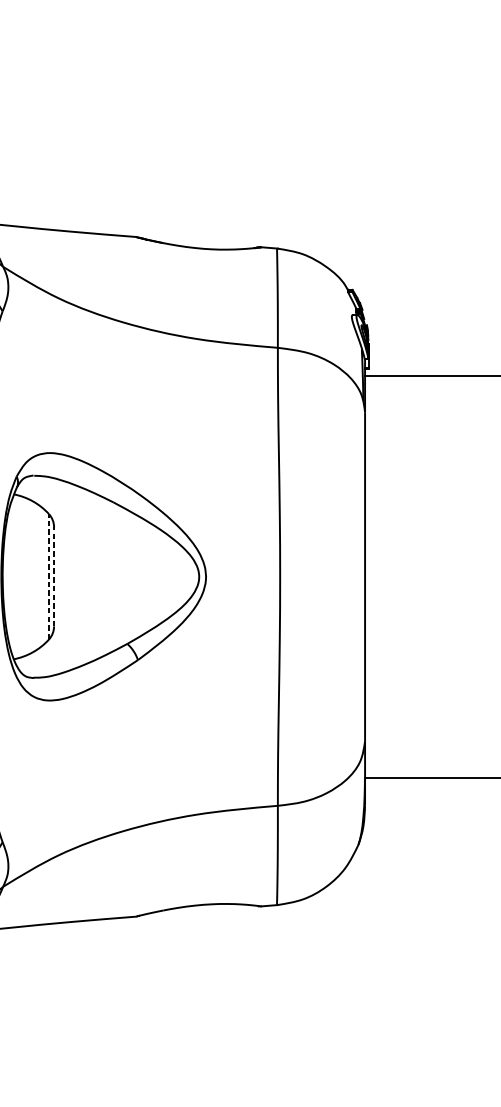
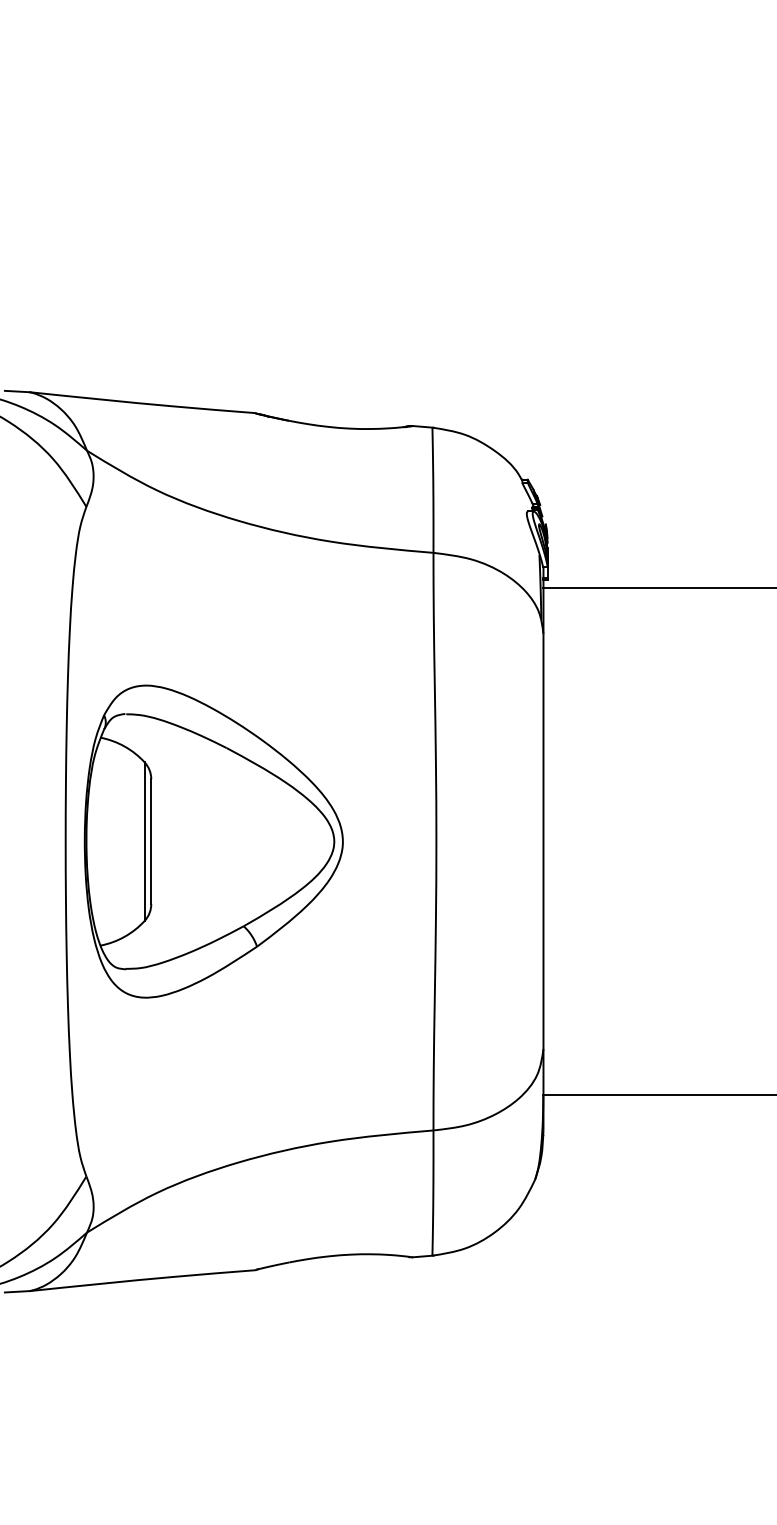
line: (48, 576) -> (144, 841), dashed -> solid
line: (54, 576) -> (151, 841), dashed -> solid

